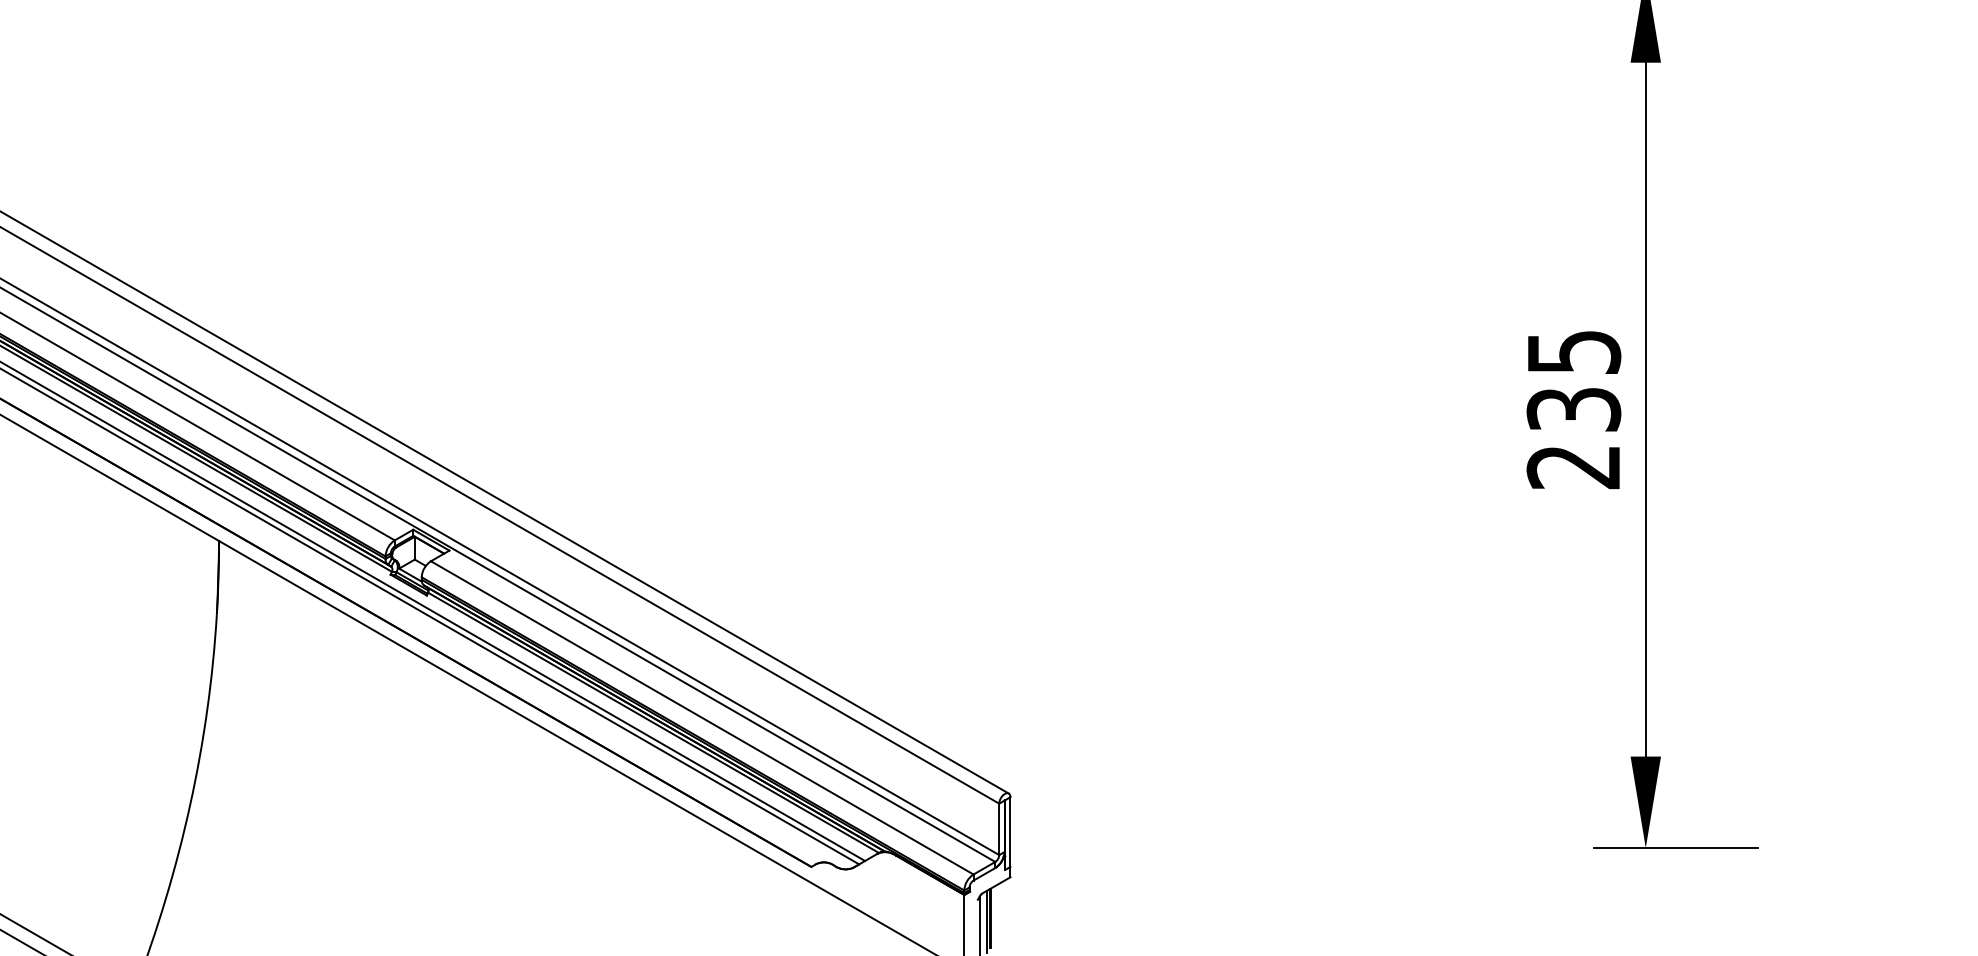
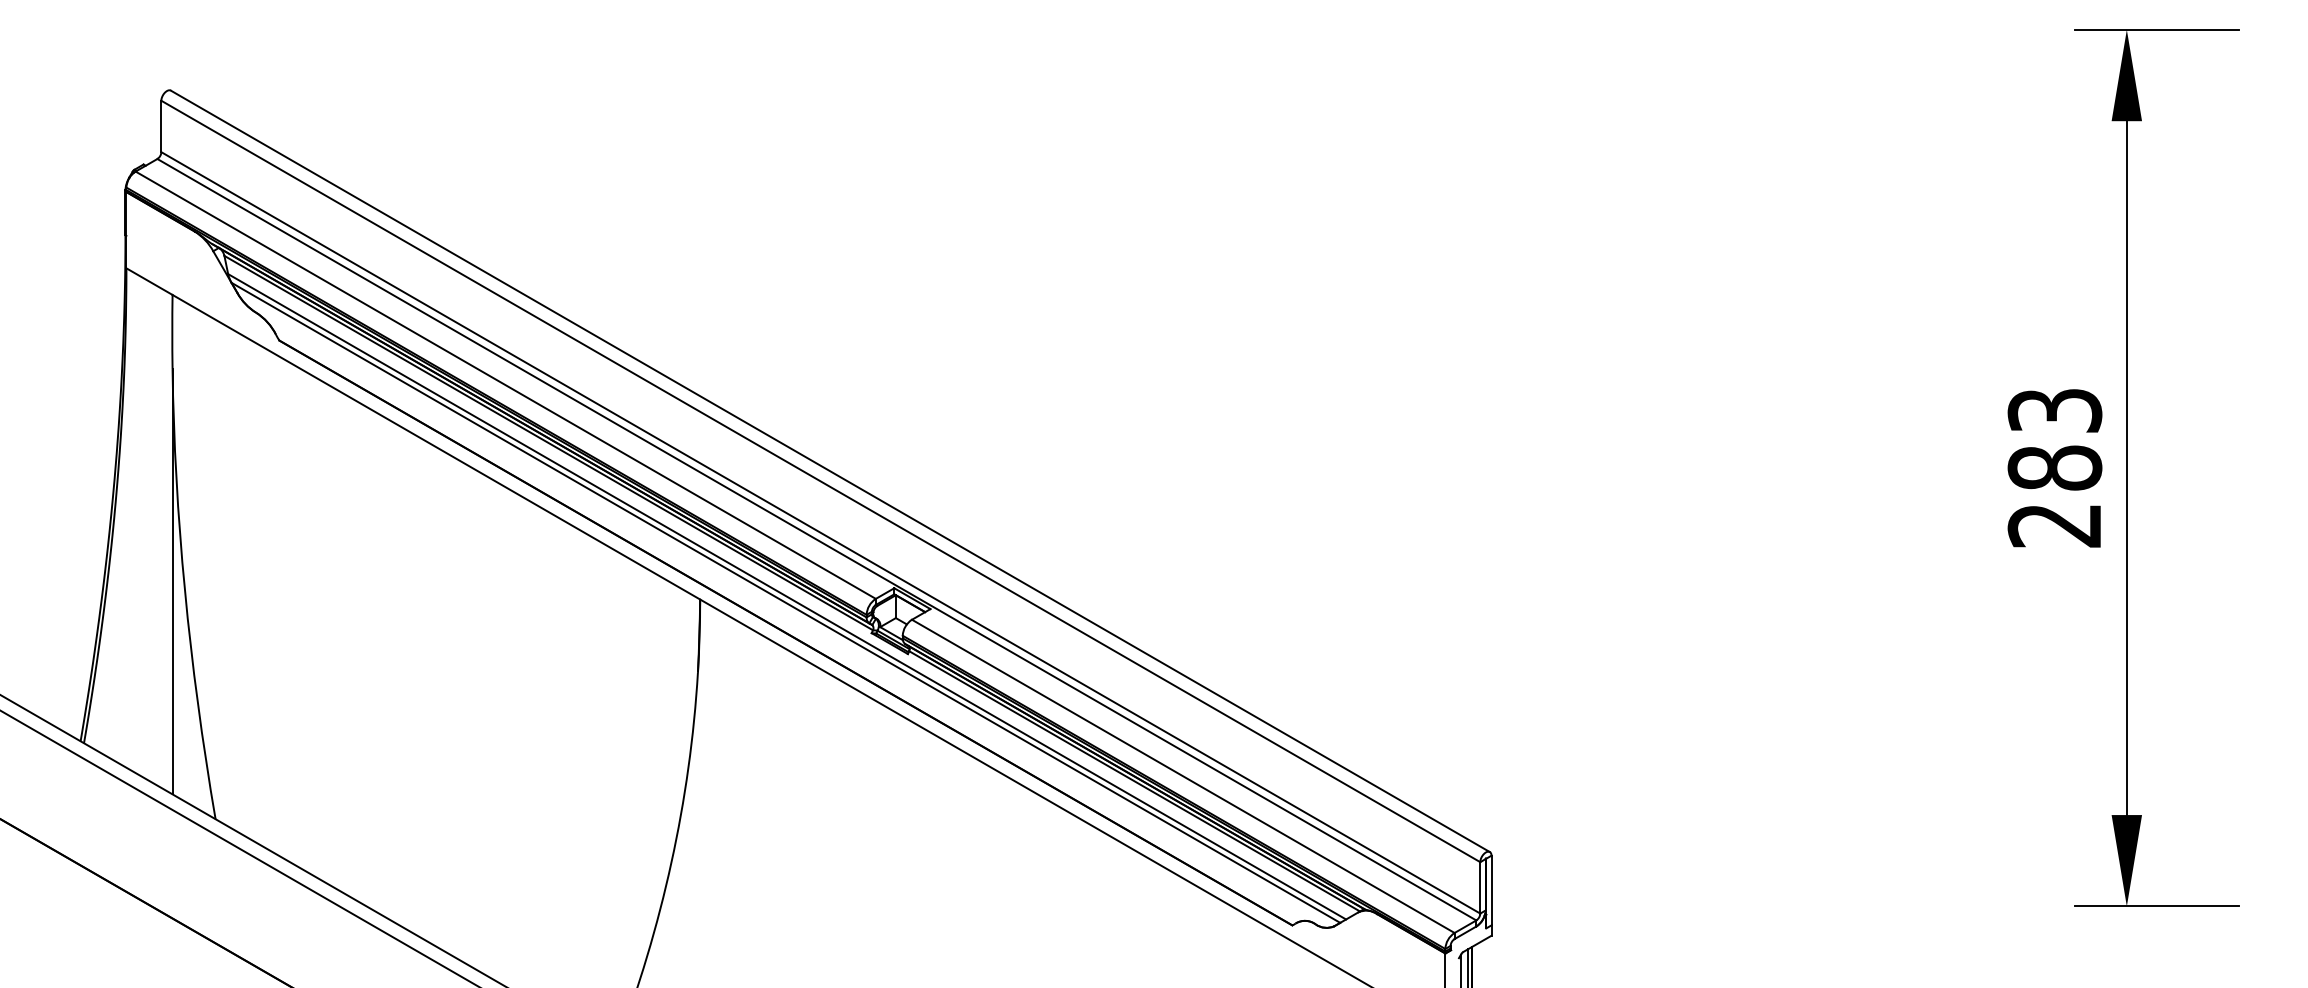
text: (1573, 381) -> (2054, 439), 235 -> 283

